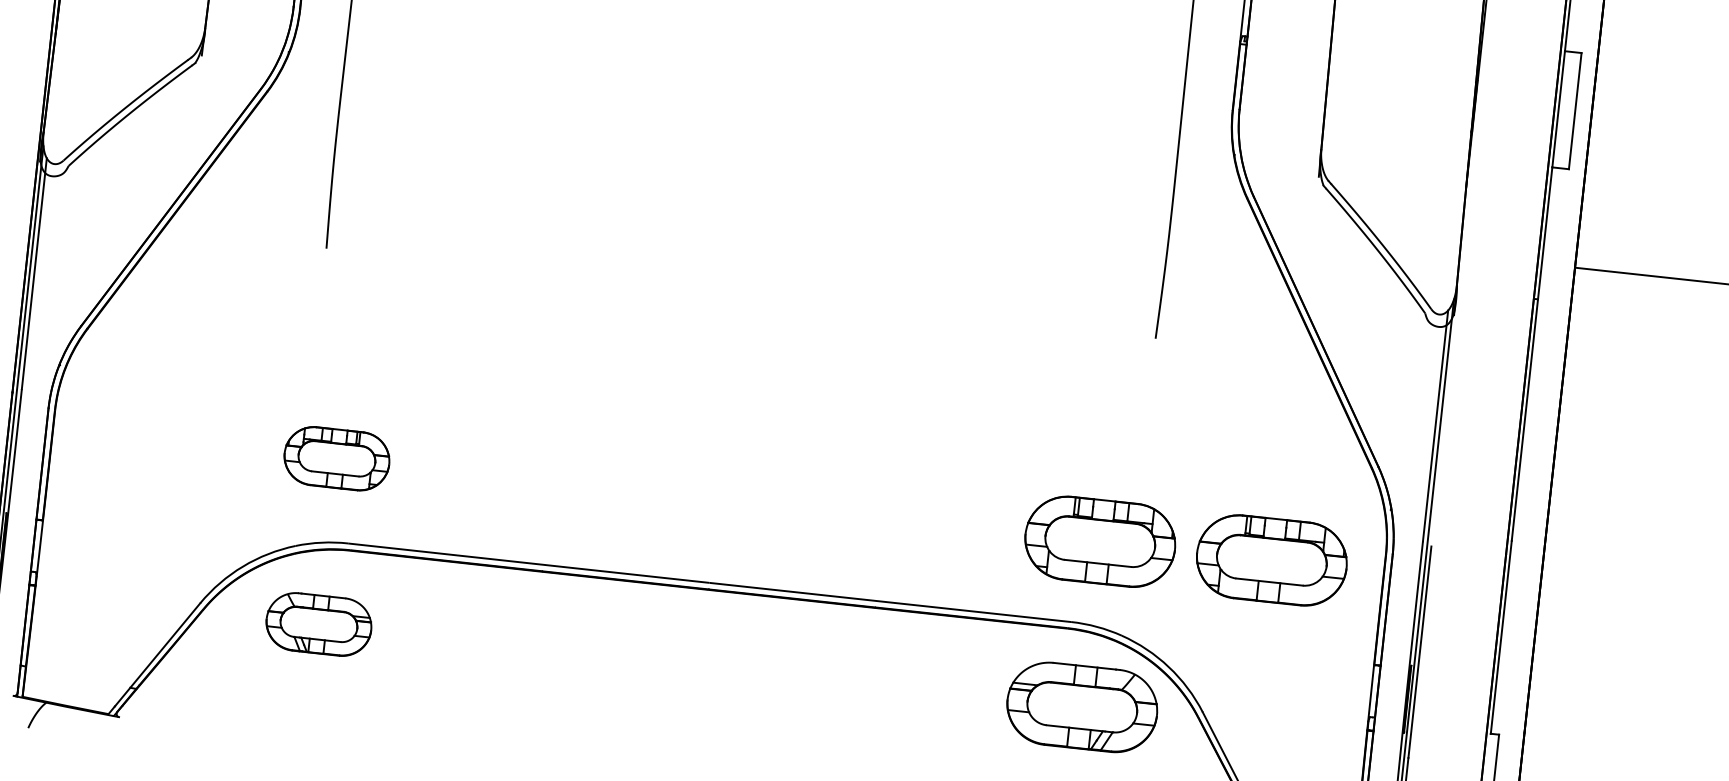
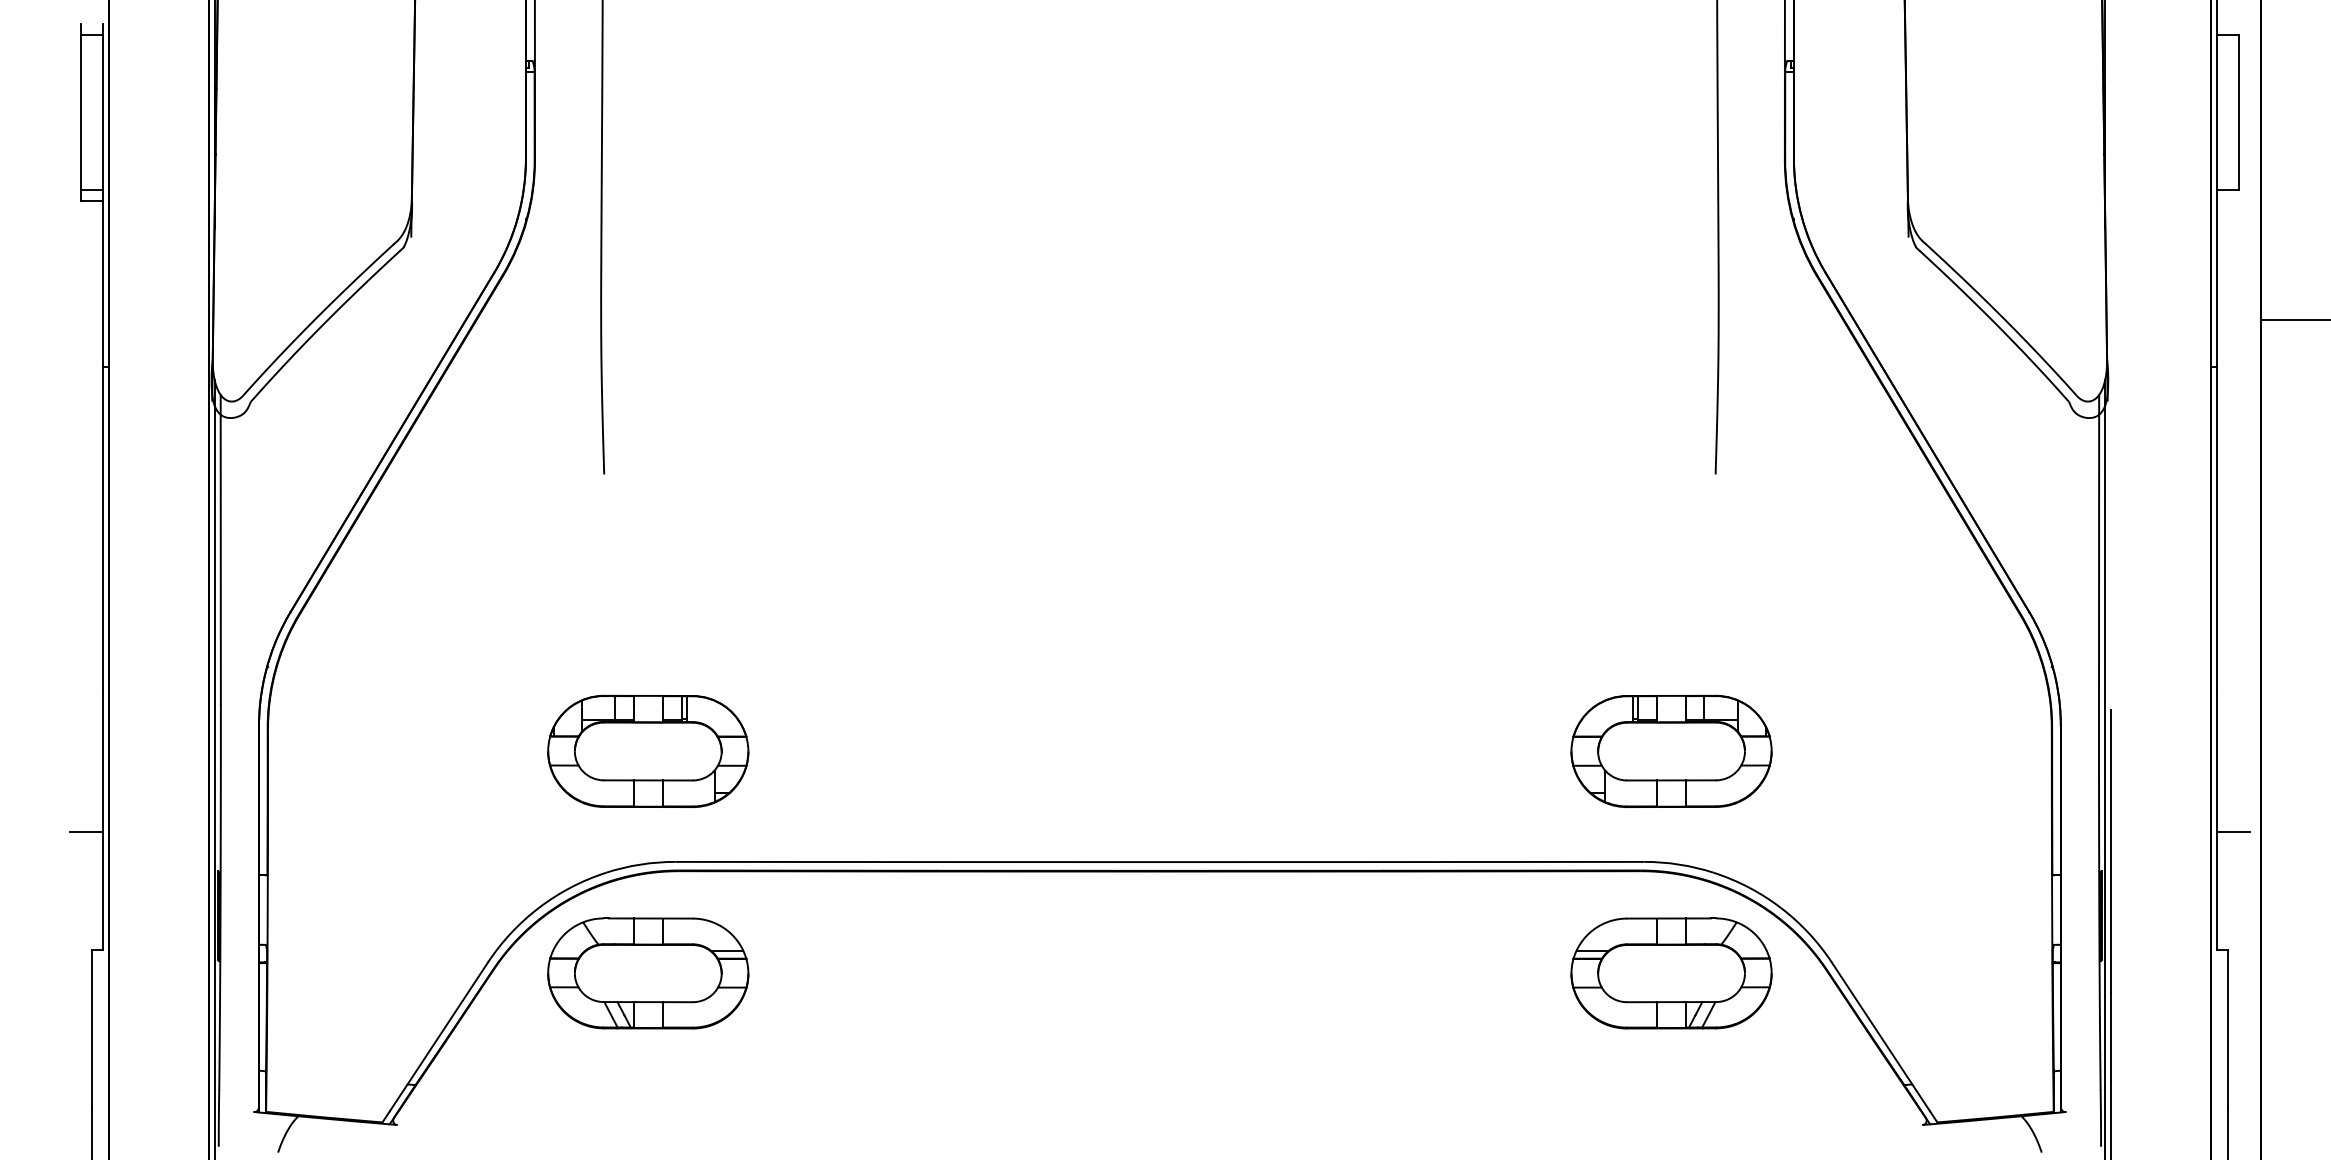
part: (337, 458) -> (648, 750), size x1.43
part: (1271, 559) -> (1901, 750), removed
part: (319, 624) -> (648, 973), size x1.43
line: (1512, 646) -> (2232, 831), added

